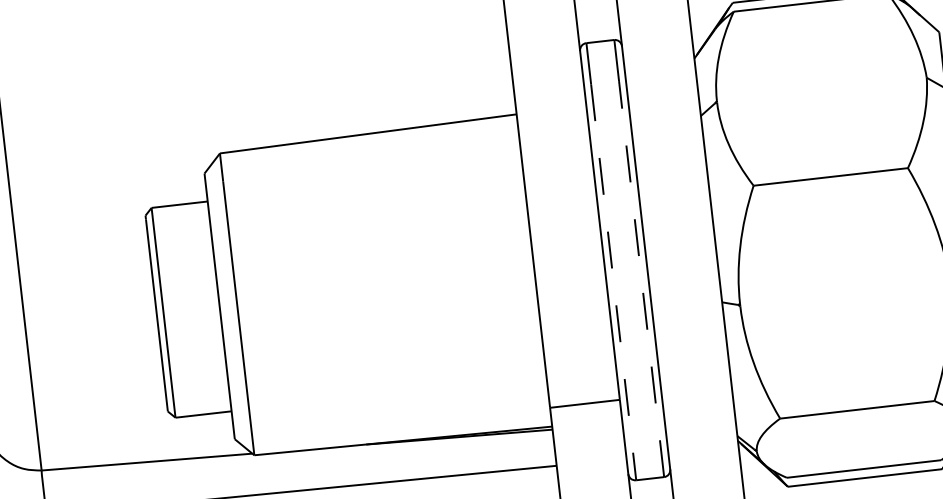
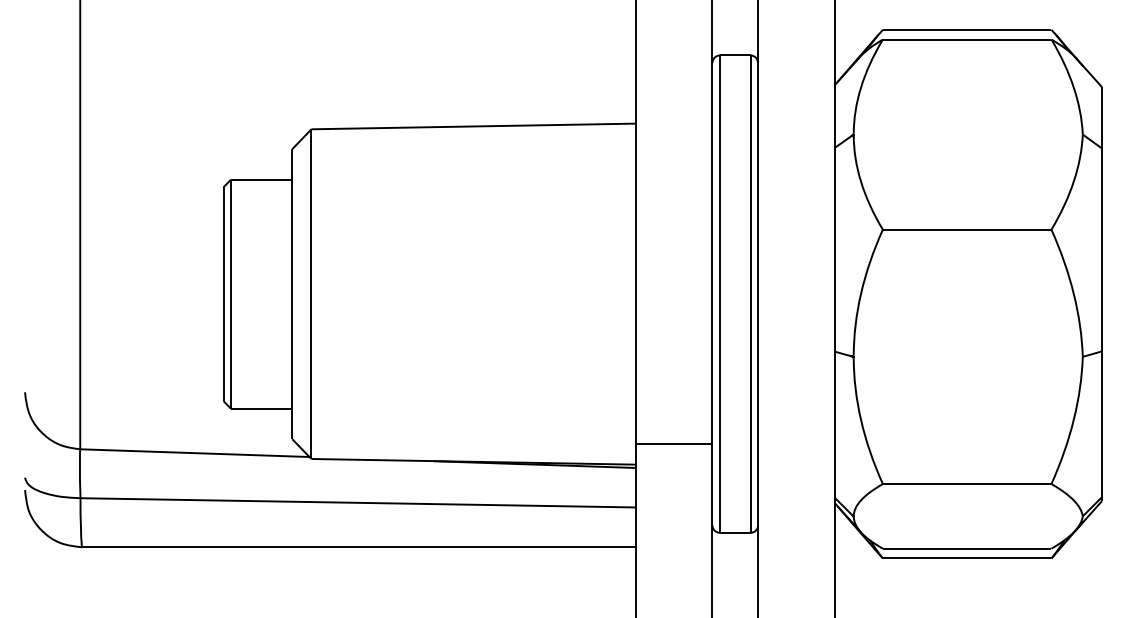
line: (641, 279) -> (750, 316), dashed -> solid
line: (614, 283) -> (720, 317), dashed -> solid

